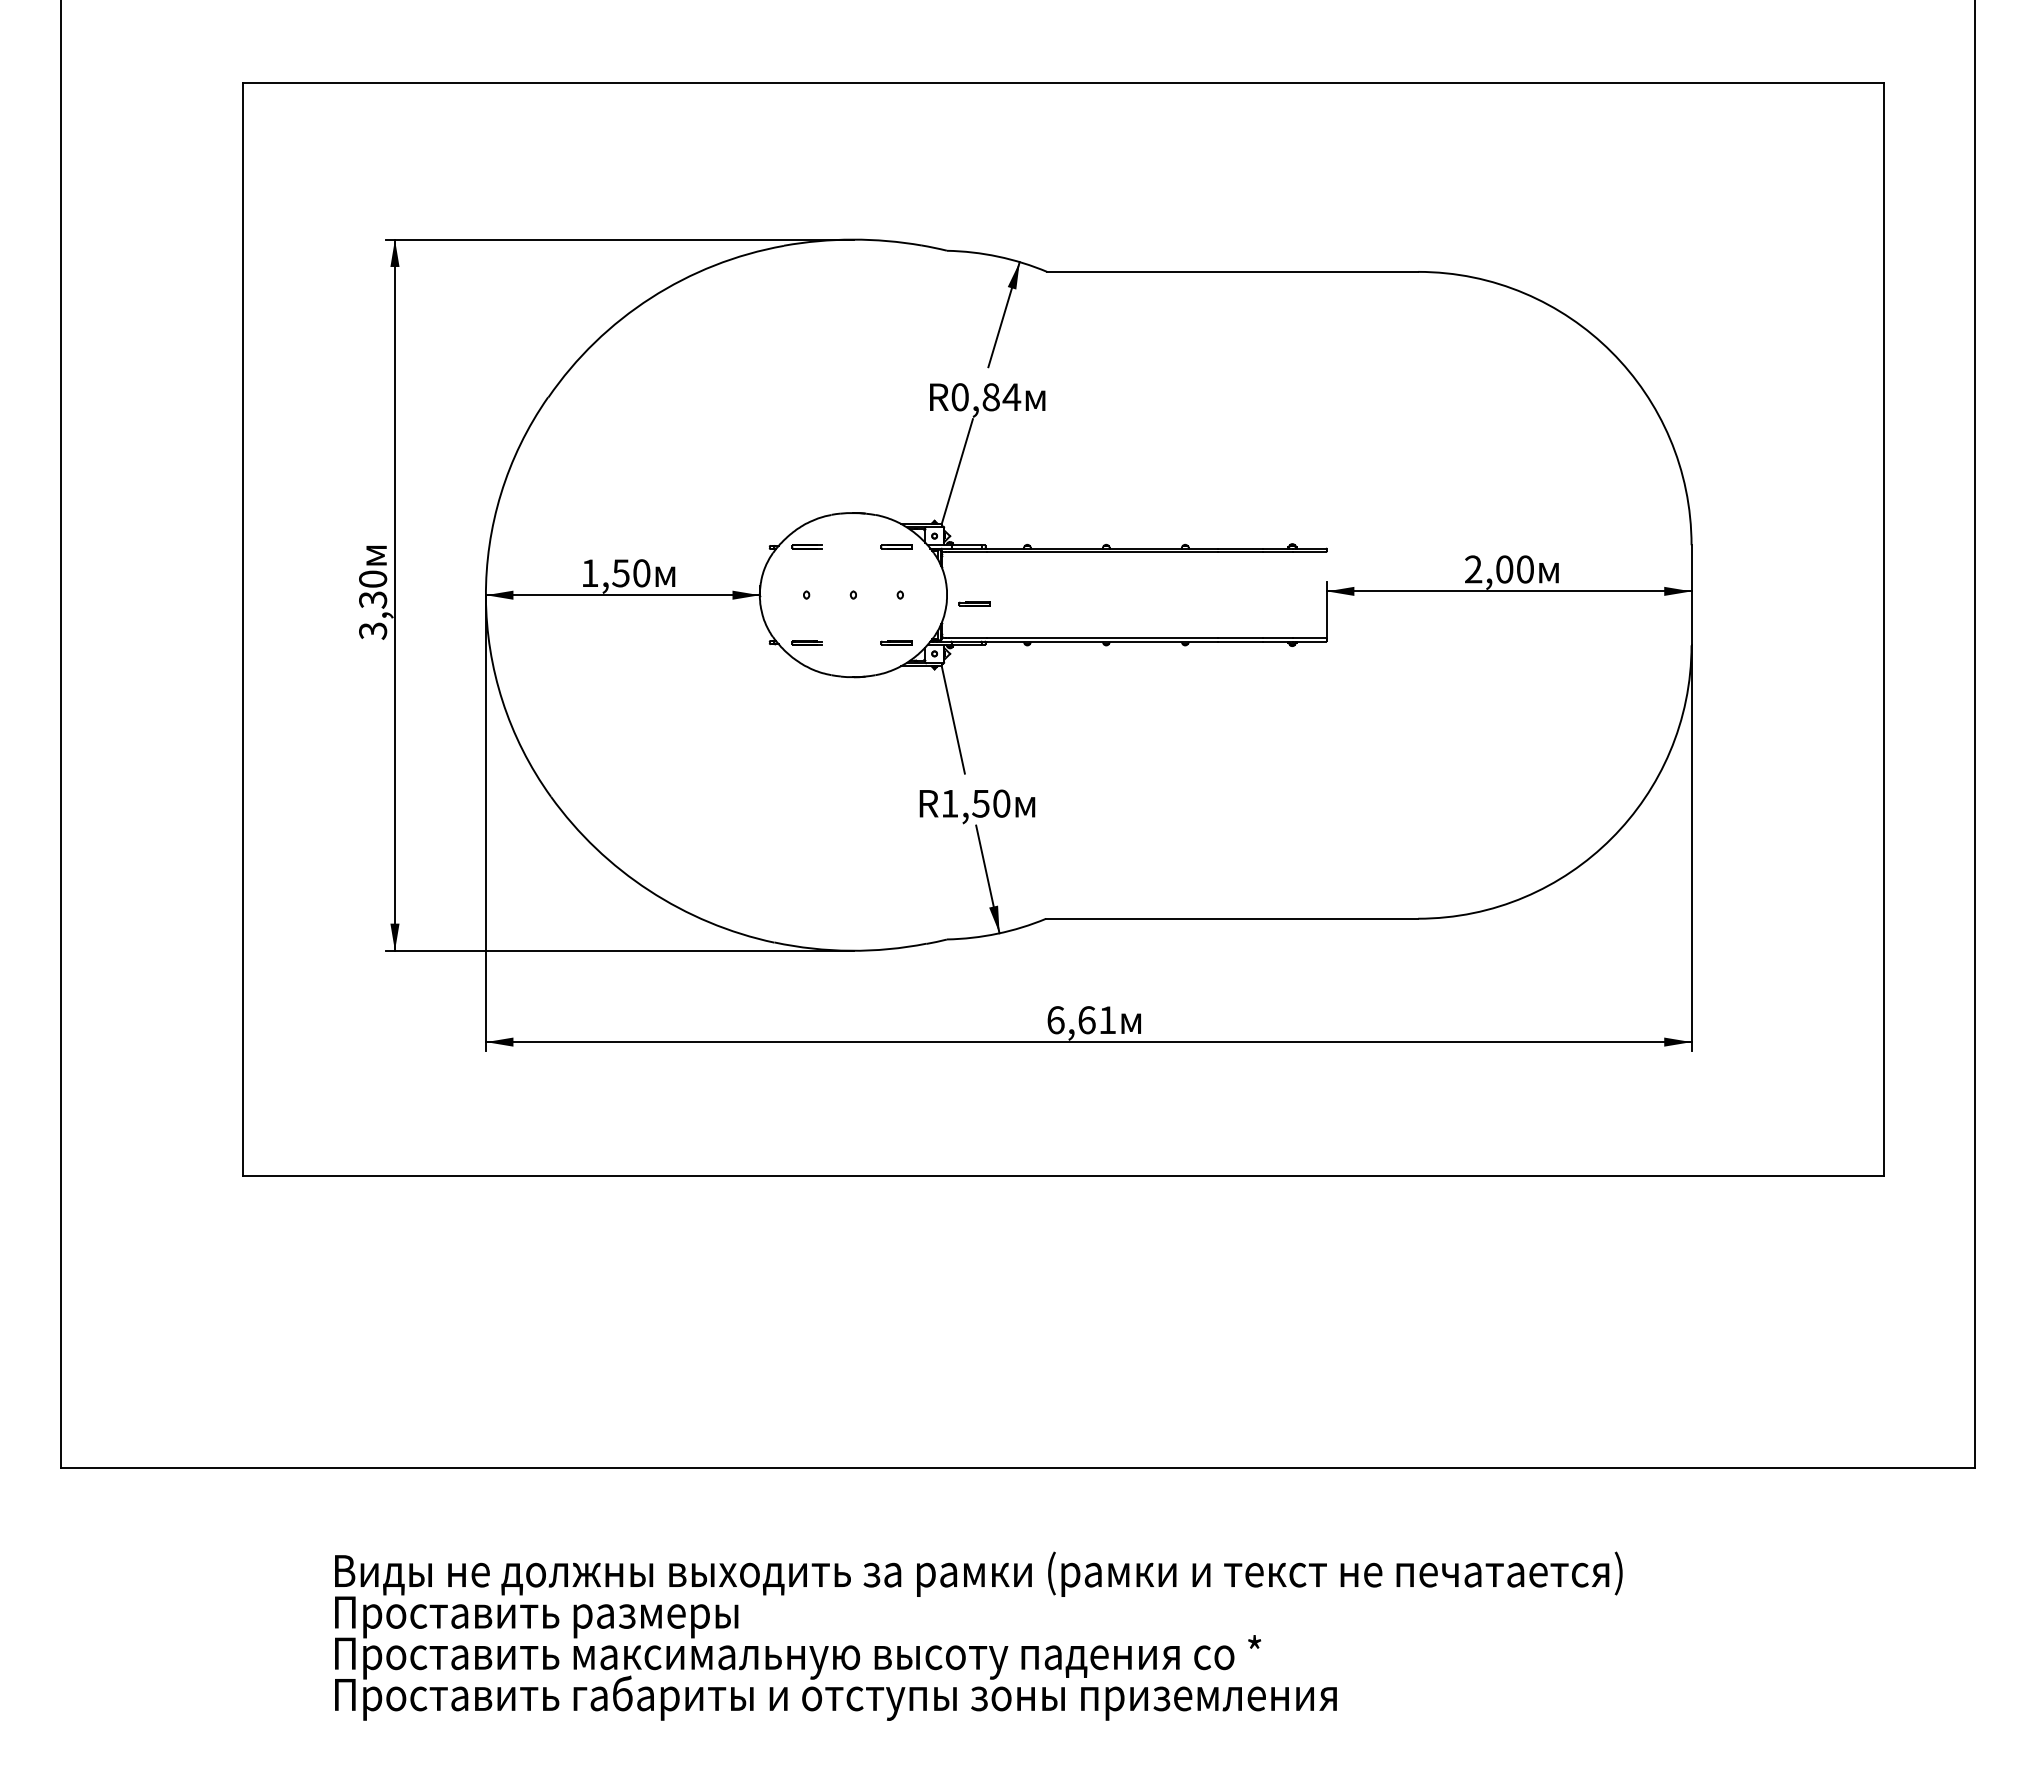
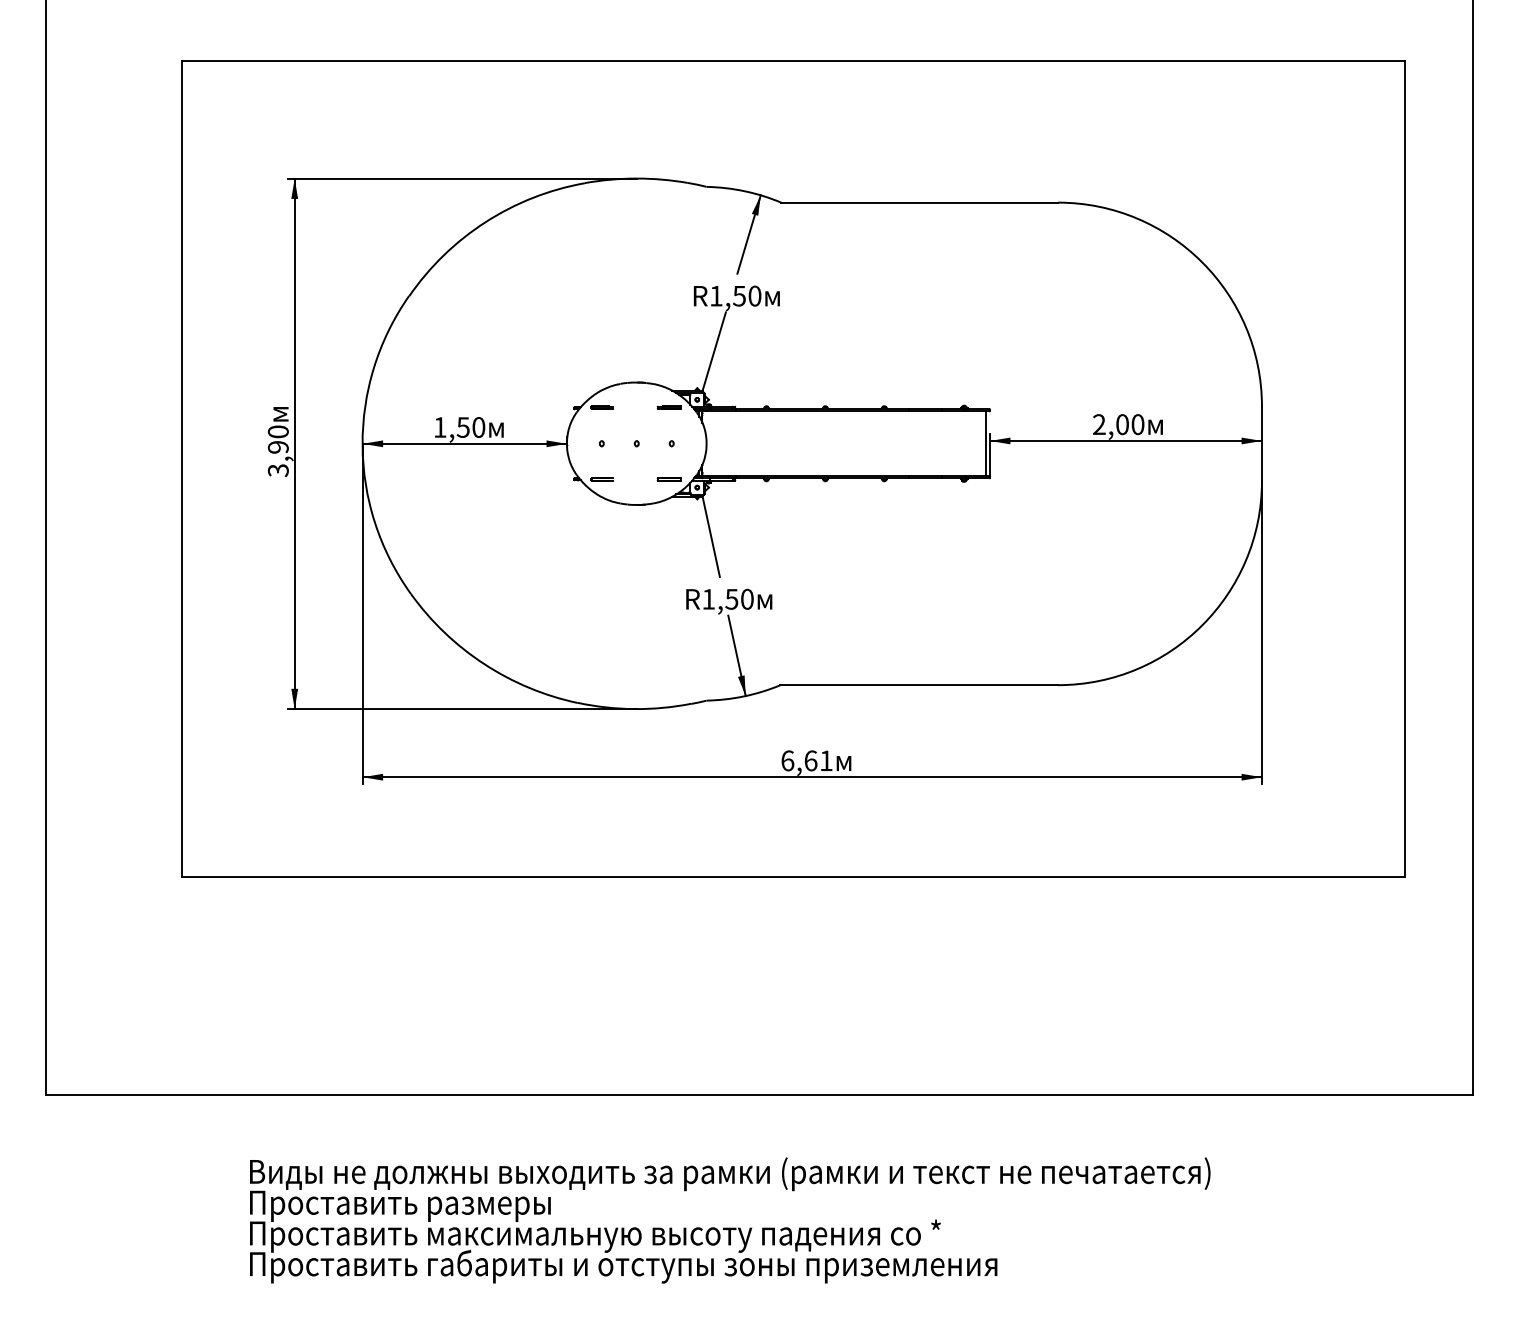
text: (986, 397) -> (736, 296), R0,84 -> R1,50
line: (1321, 594) -> (985, 443), added
text: (373, 599) -> (278, 447), 3,30 -> 3,90
part: (974, 603) -> (727, 450), removed

